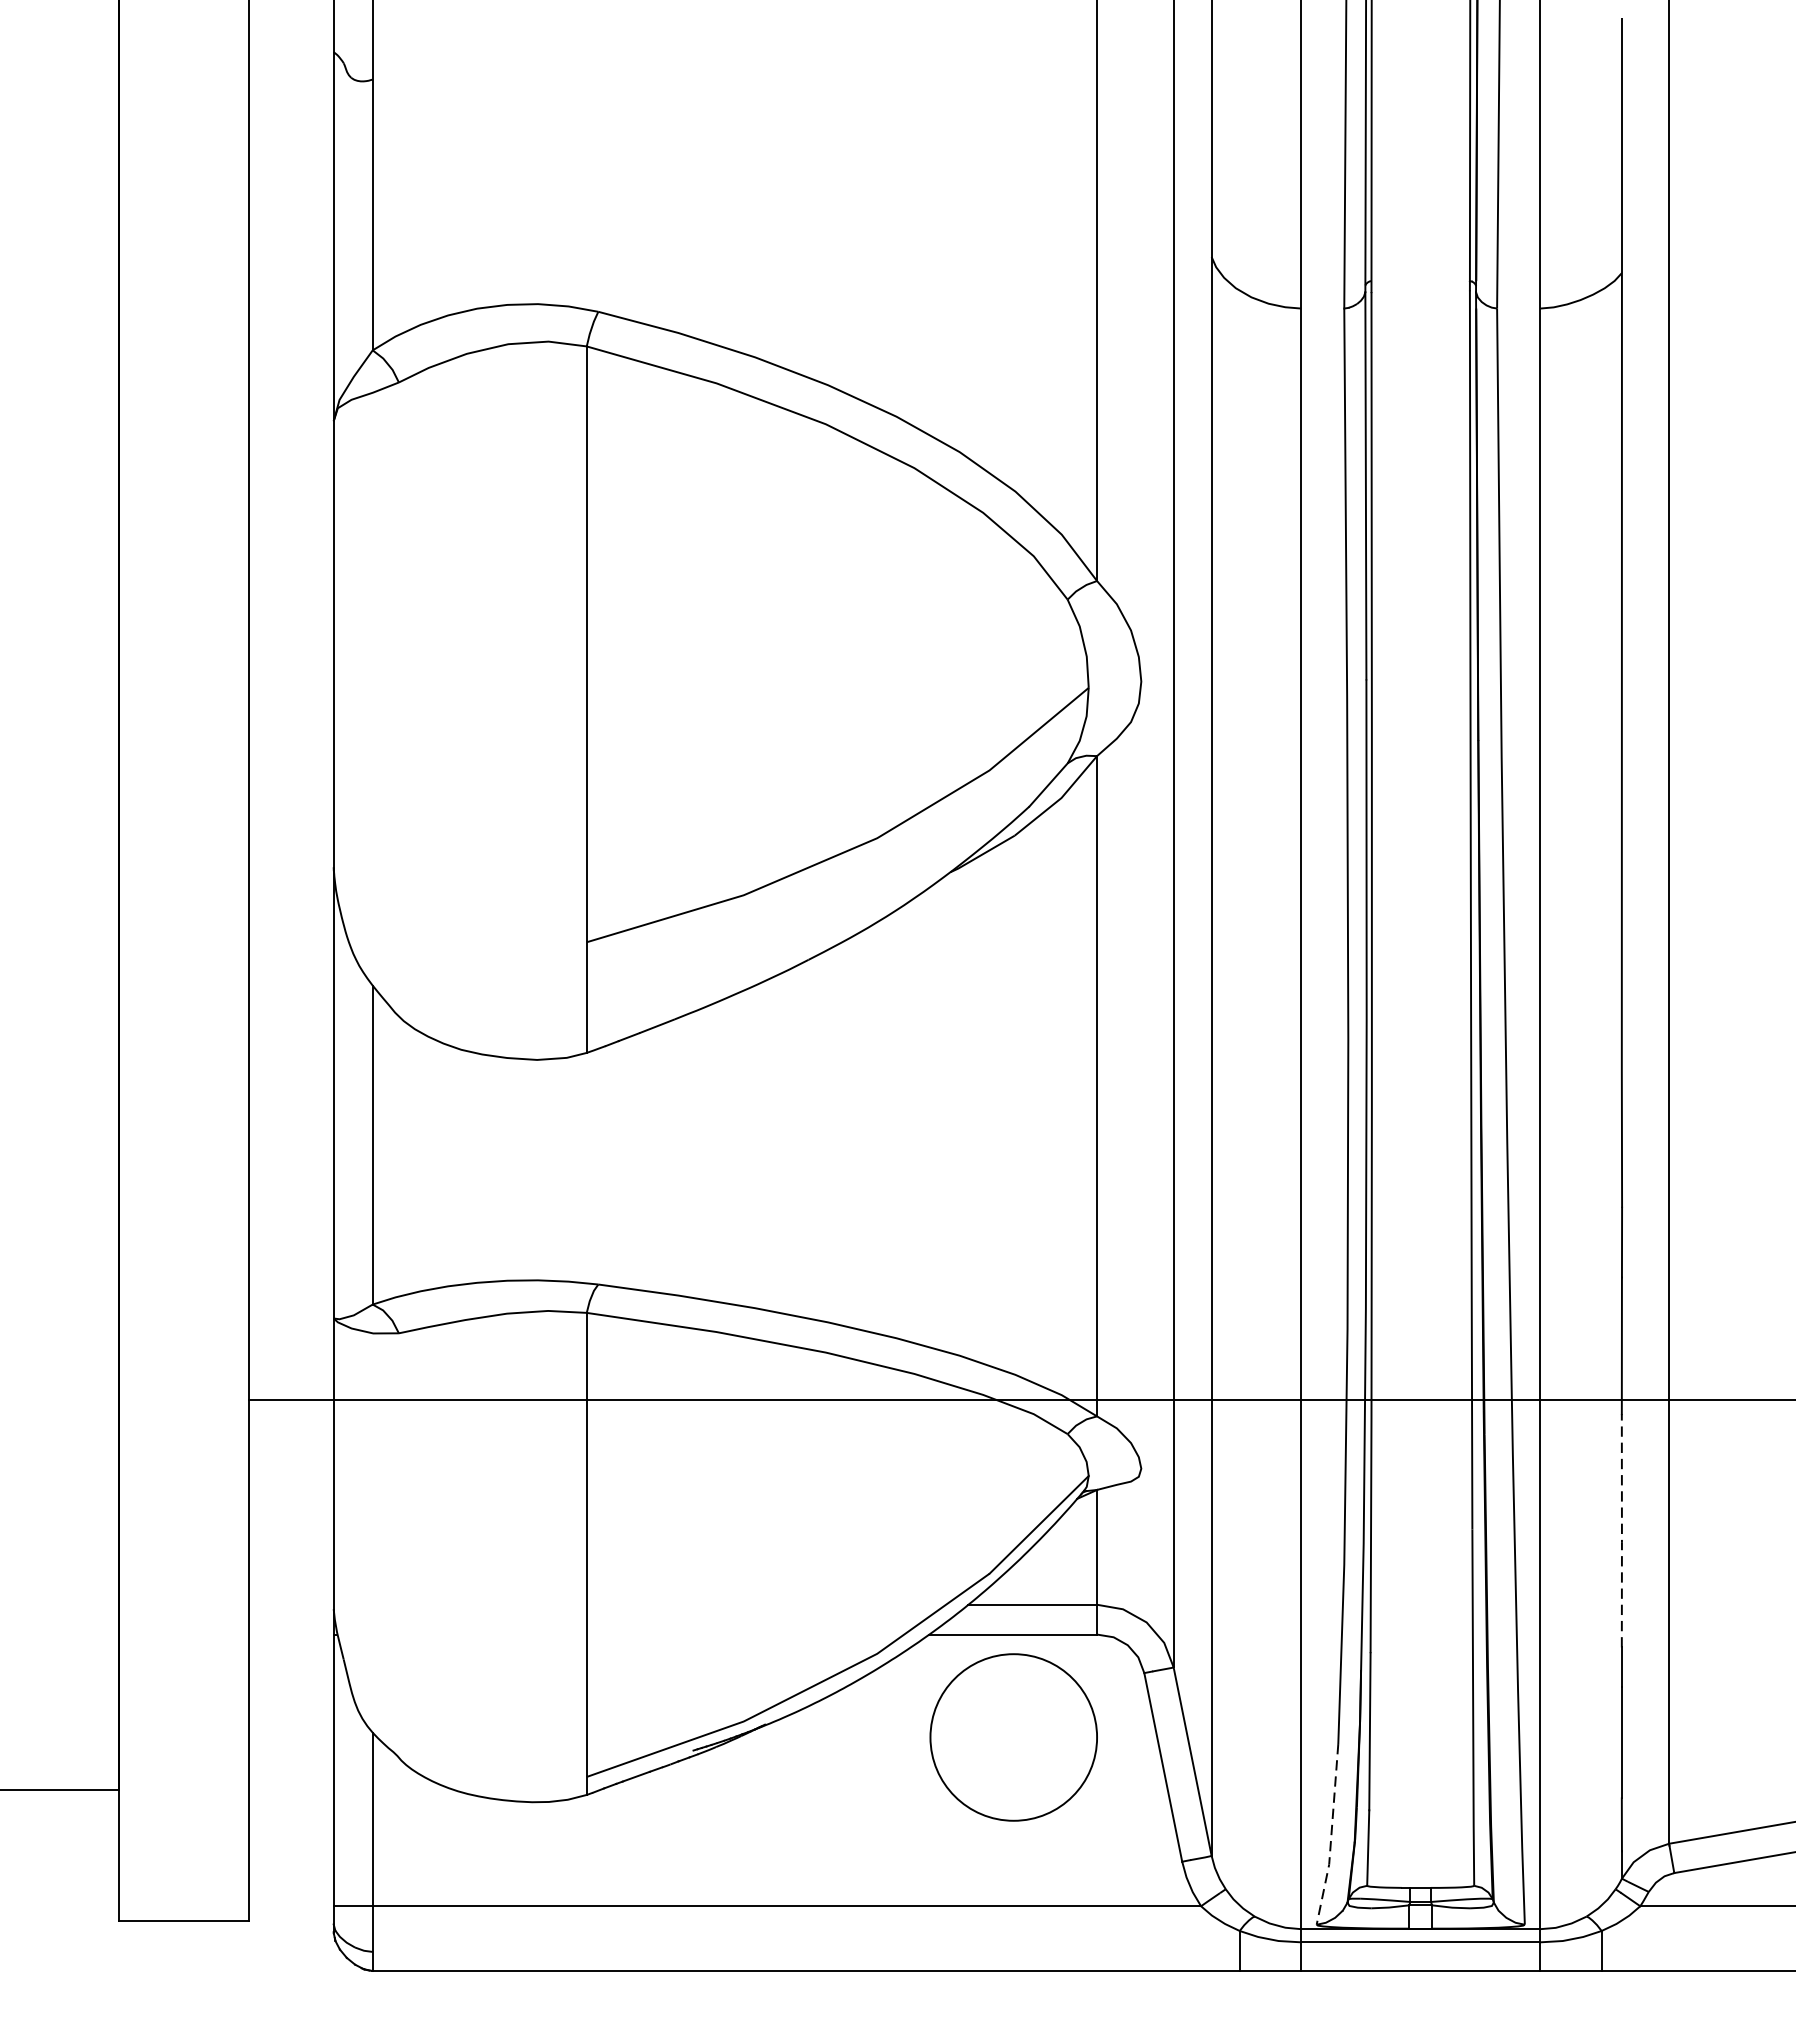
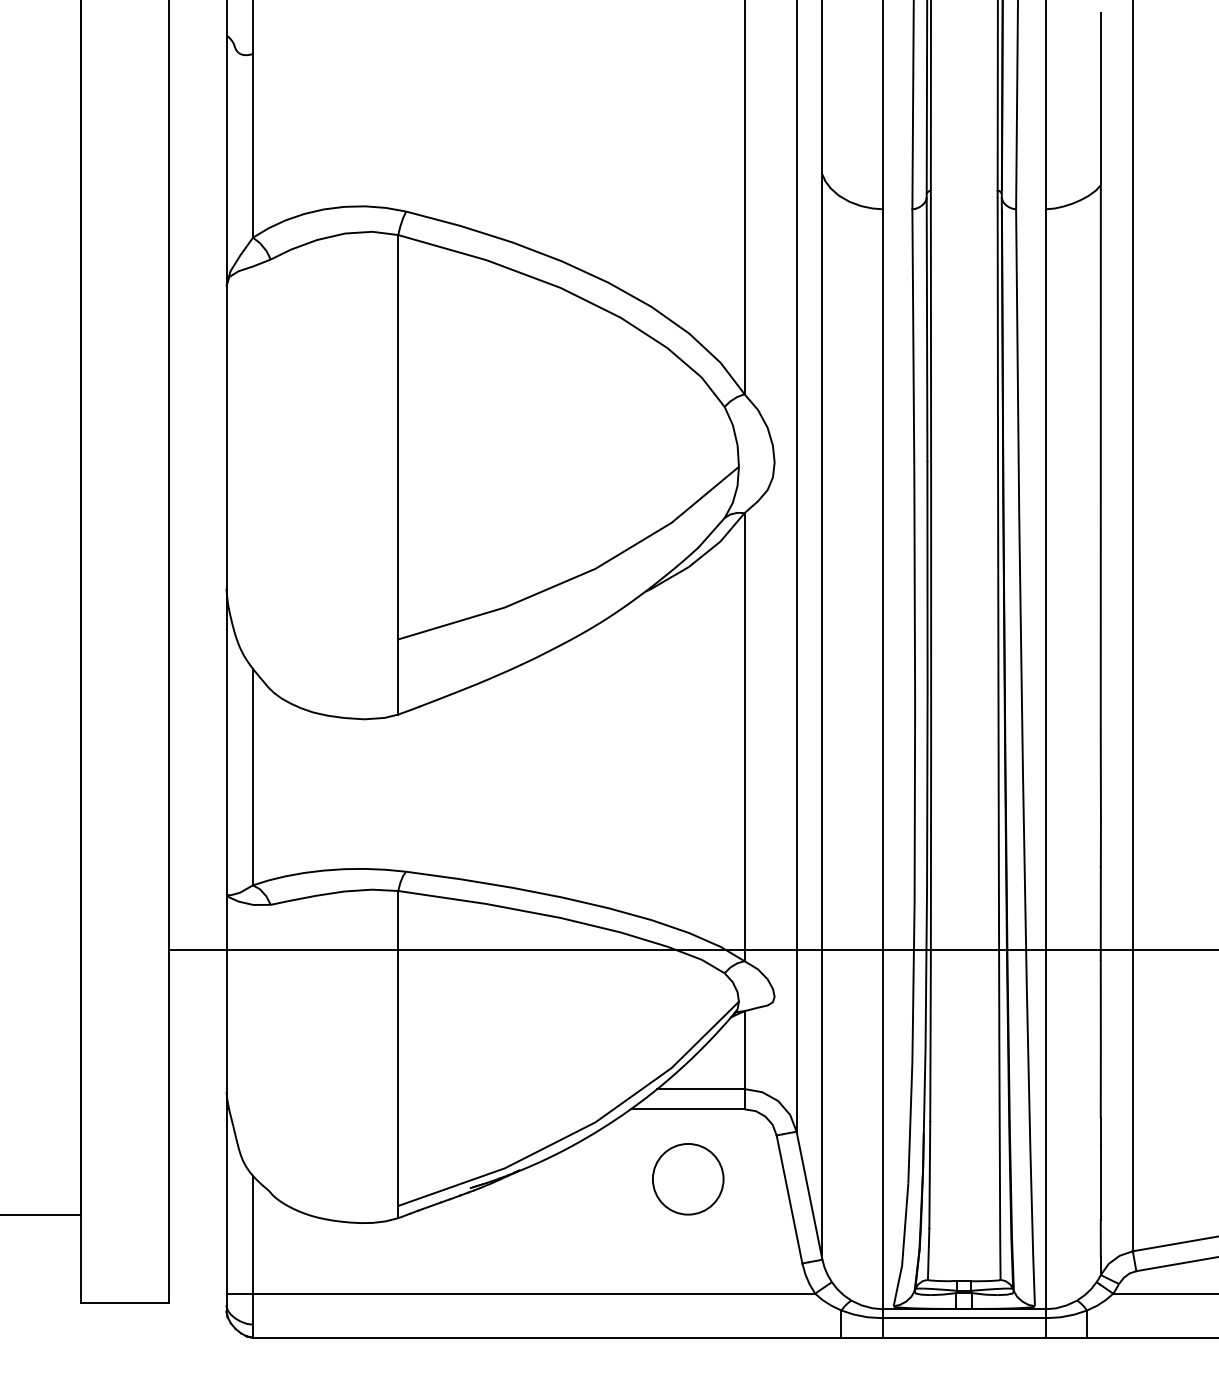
line: (1621, 1531) -> (1100, 1039), dashed -> solid
circle: (1014, 1737) -> (688, 1179), size x0.62
line: (1331, 1835) -> (903, 1245), dashed -> solid

